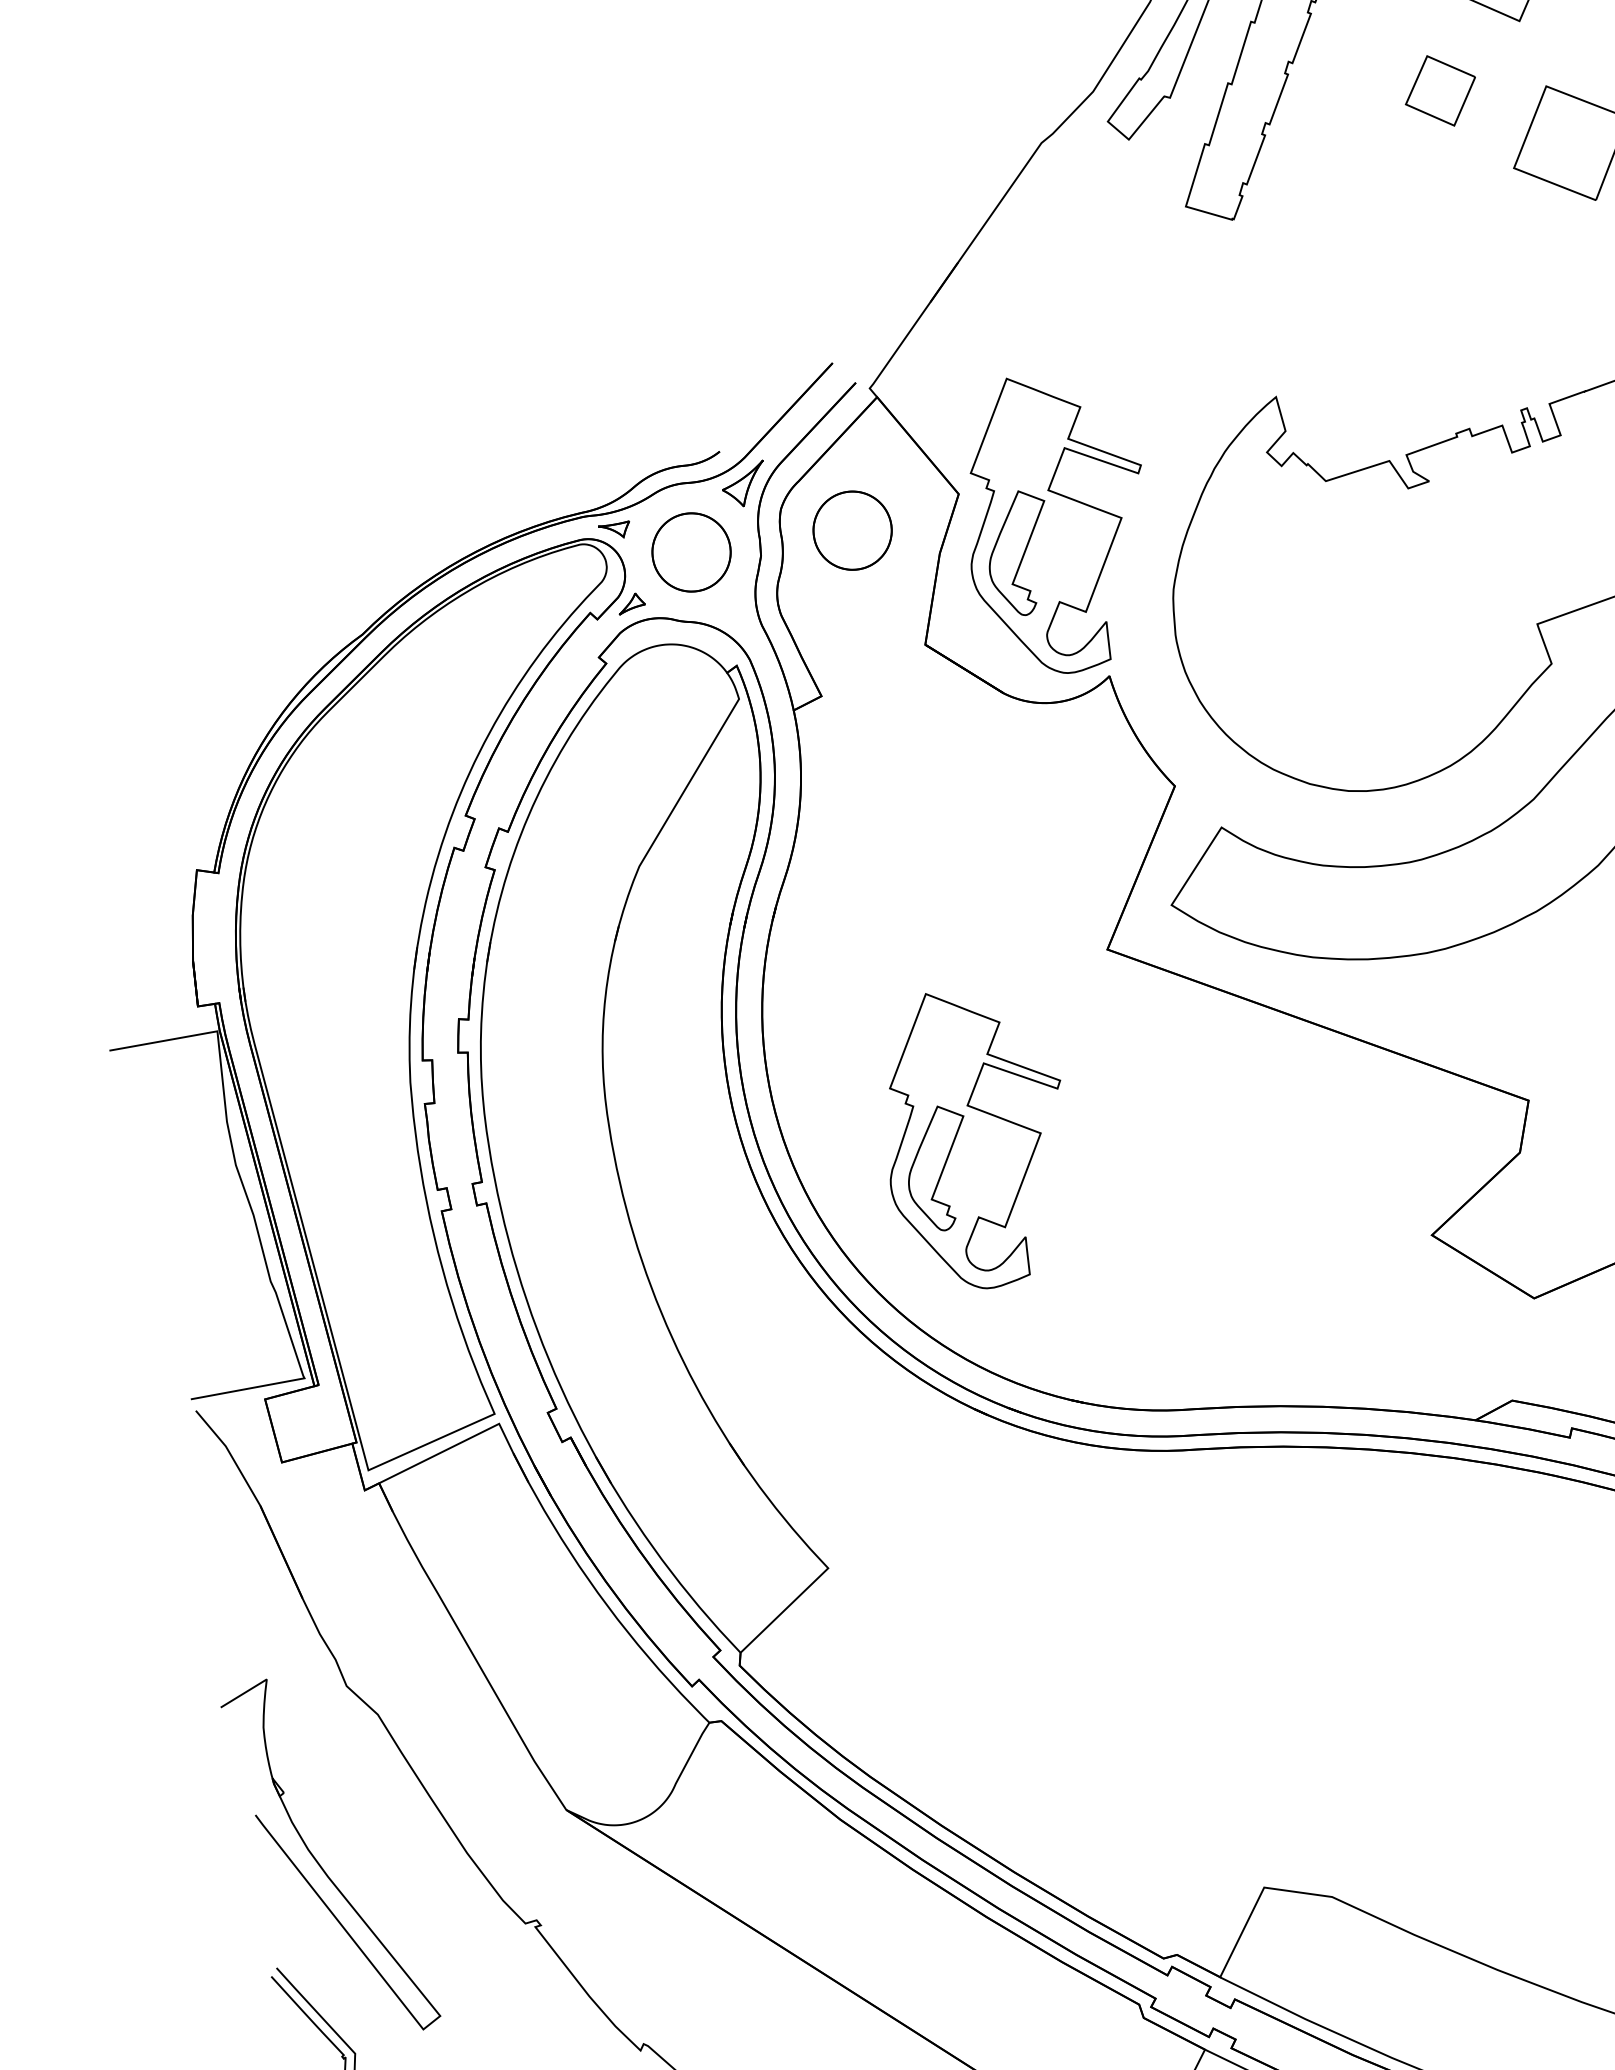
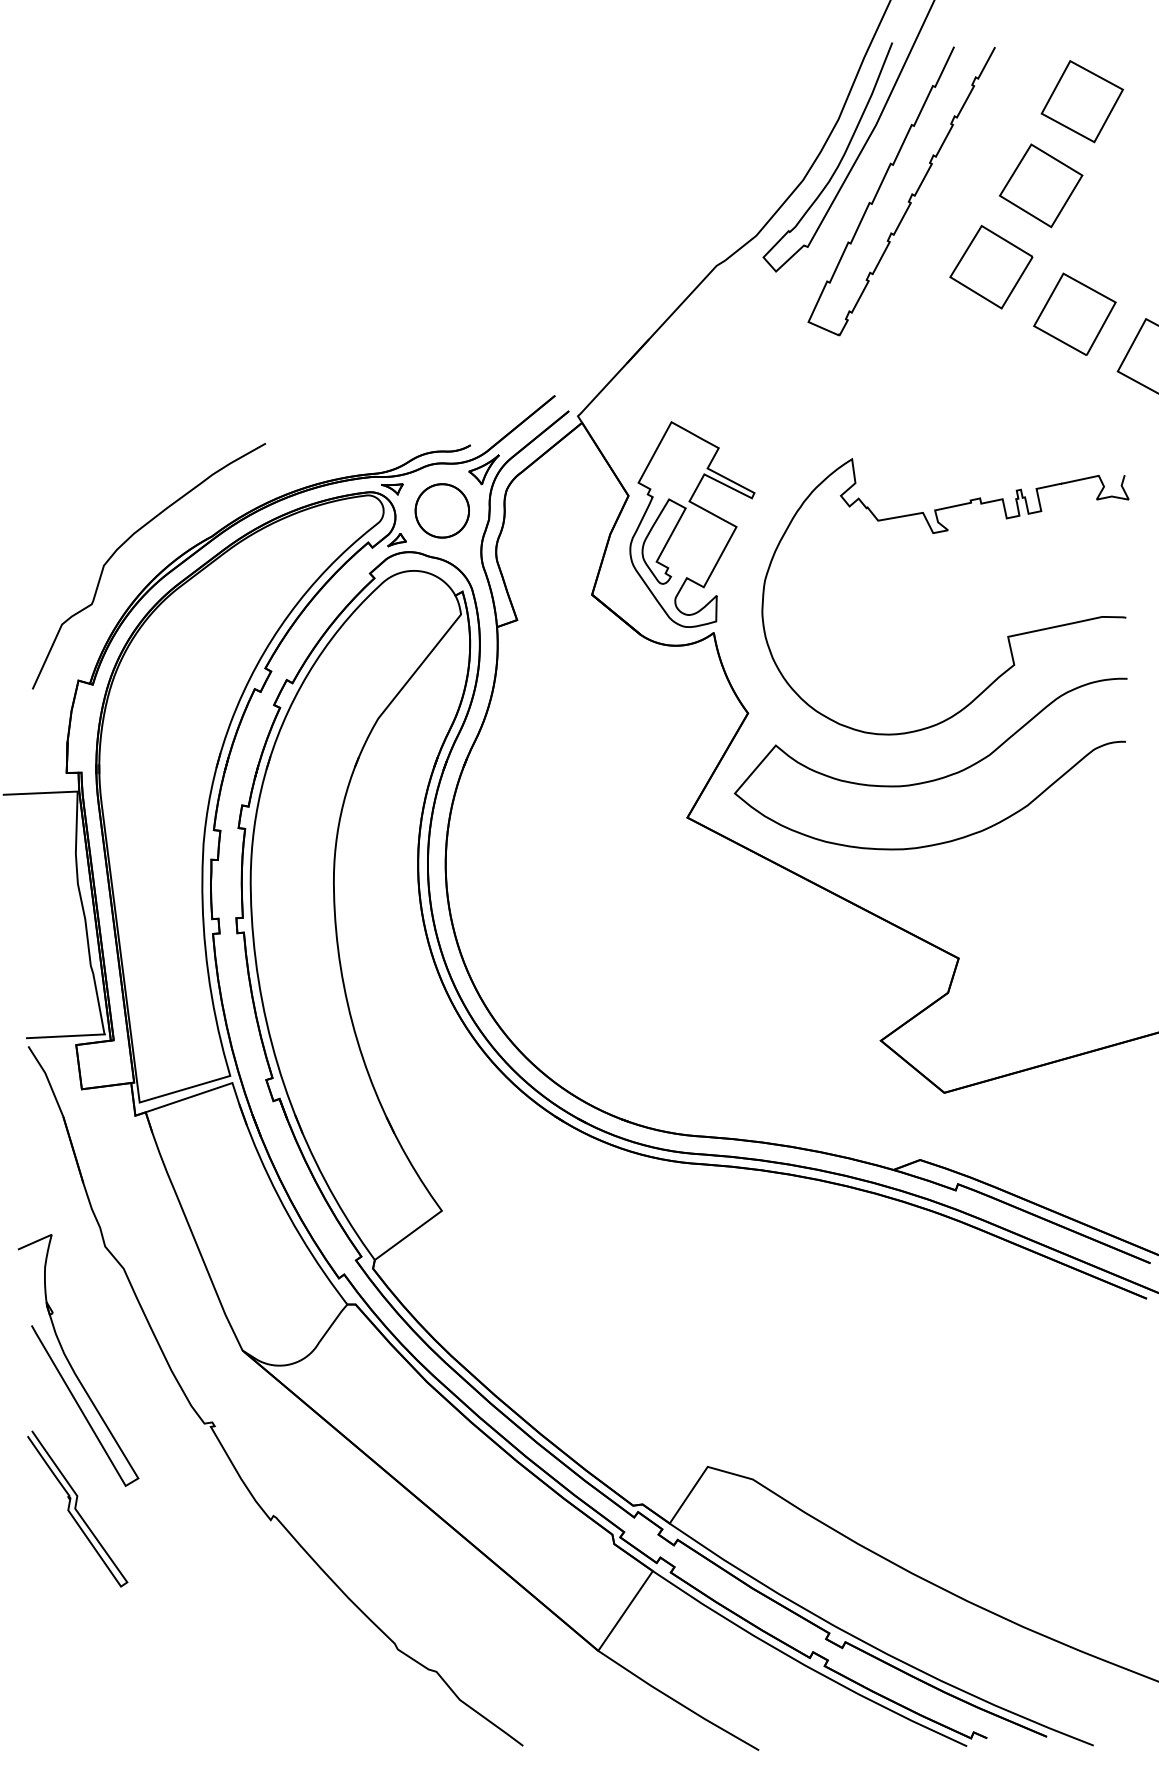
part: (1440, 90) -> (991, 266), size x1.67
part: (851, 530) -> (552, 510), removed
curve: (239, 660) -> (126, 542), added
part: (976, 1138) -> (581, 933), removed

